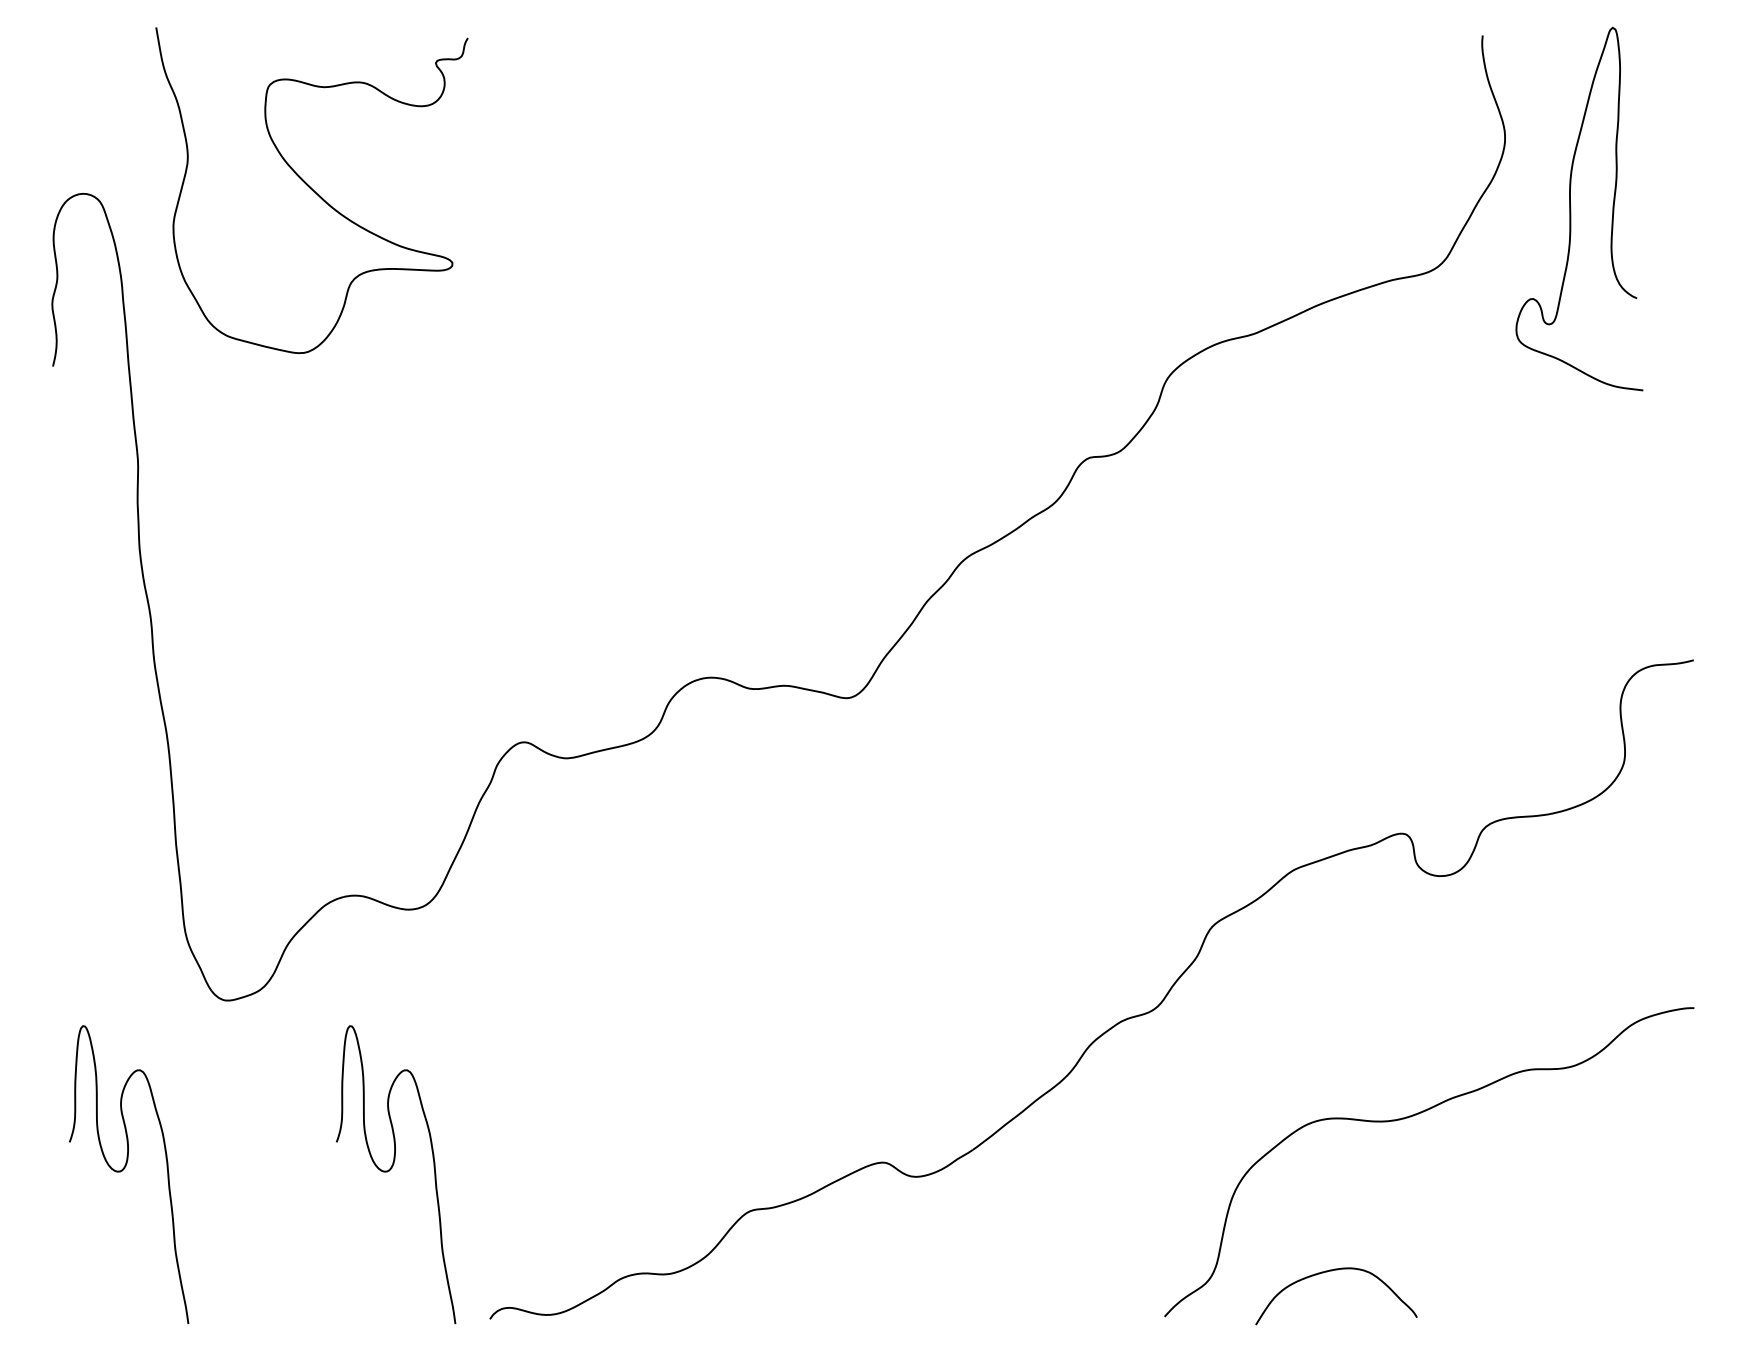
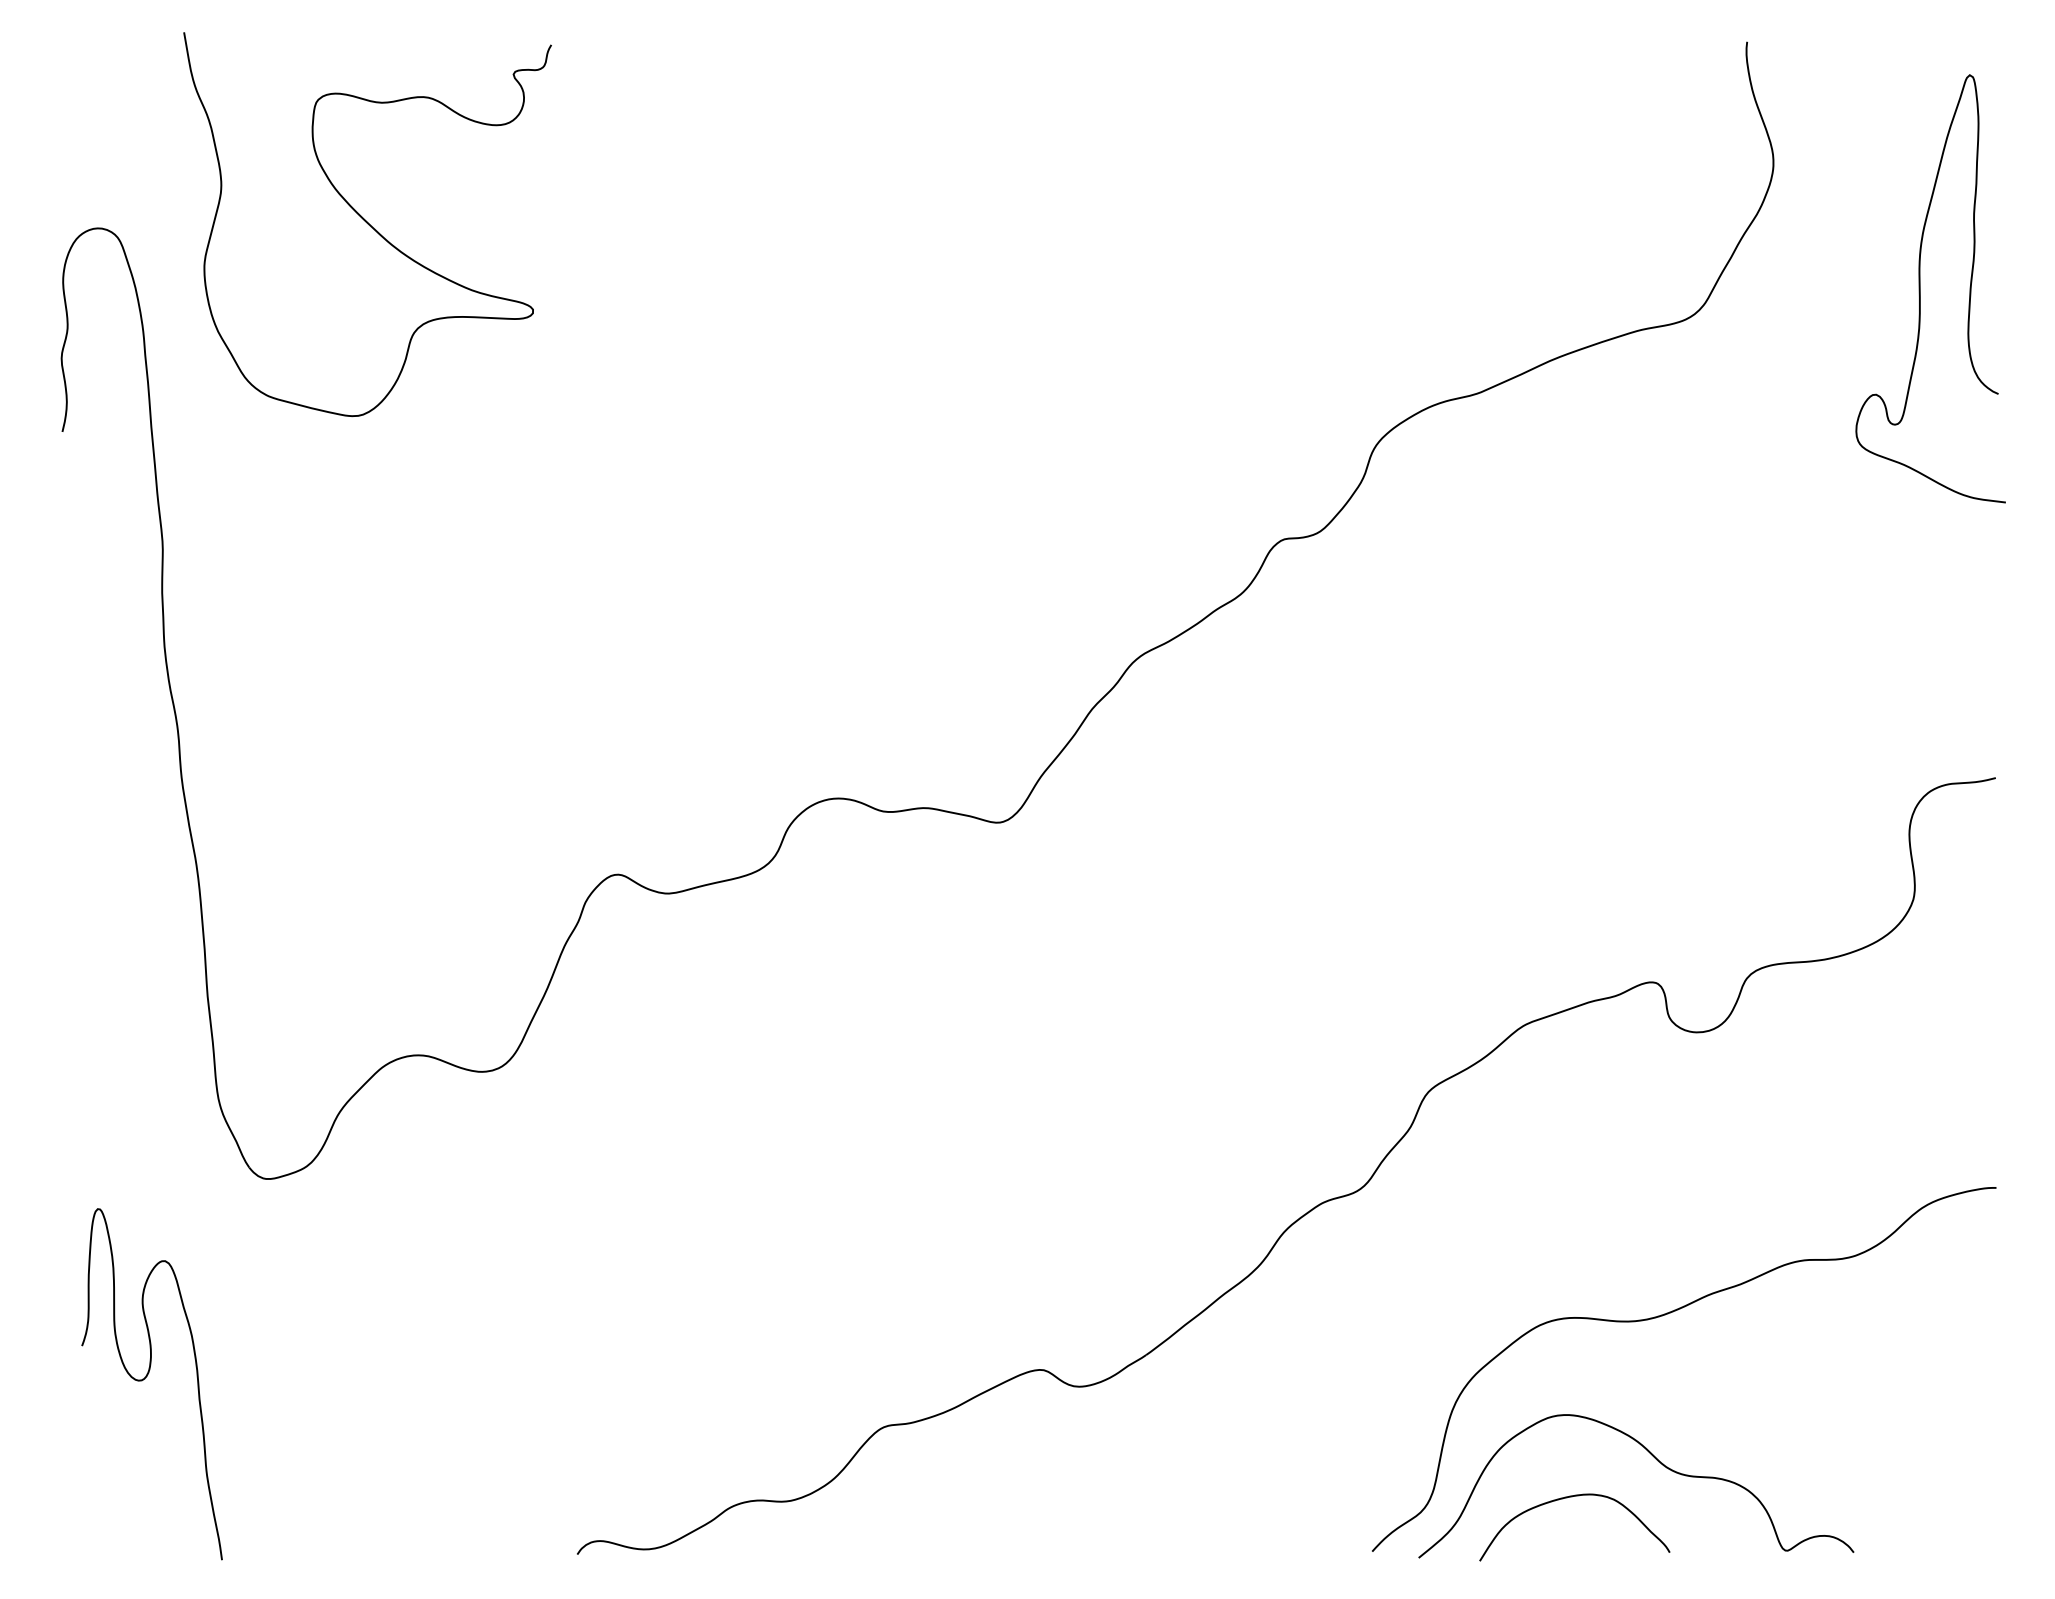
curve: (1571, 208) -> (1921, 288), moved
curve: (391, 1169) -> (461, 1378), removed
curve: (1406, 1240) -> (1657, 1461), added

